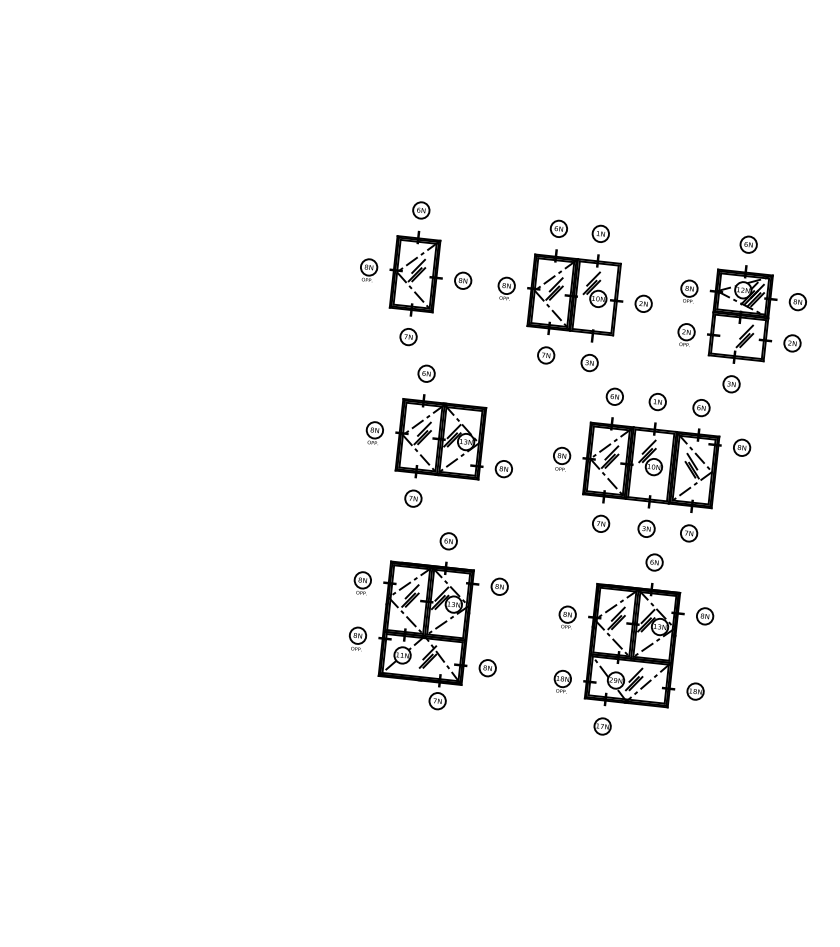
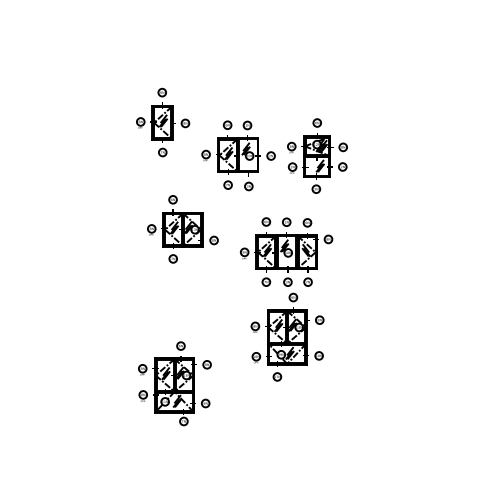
part: (417, 273) -> (163, 122), moved
part: (639, 565) -> (286, 299), moved
part: (426, 618) -> (174, 383), moved

